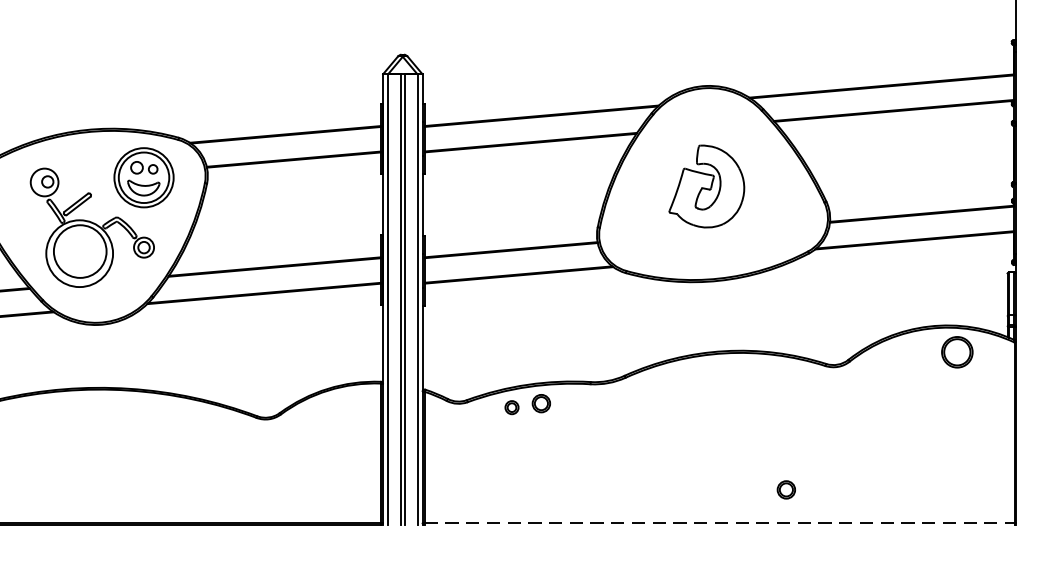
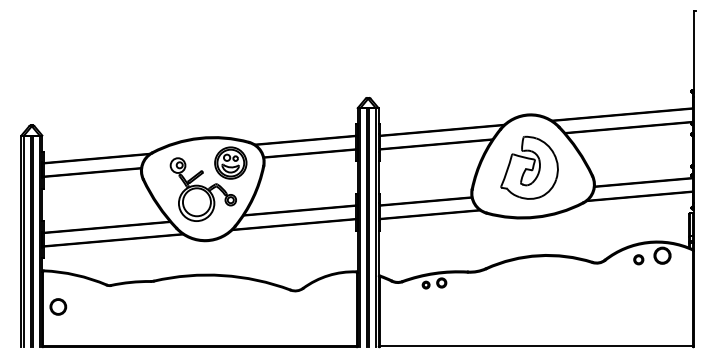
part: (706, 186) -> (529, 167), size x1.43
part: (785, 489) -> (638, 259), moved
line: (719, 523) -> (536, 346), dashed -> solid

